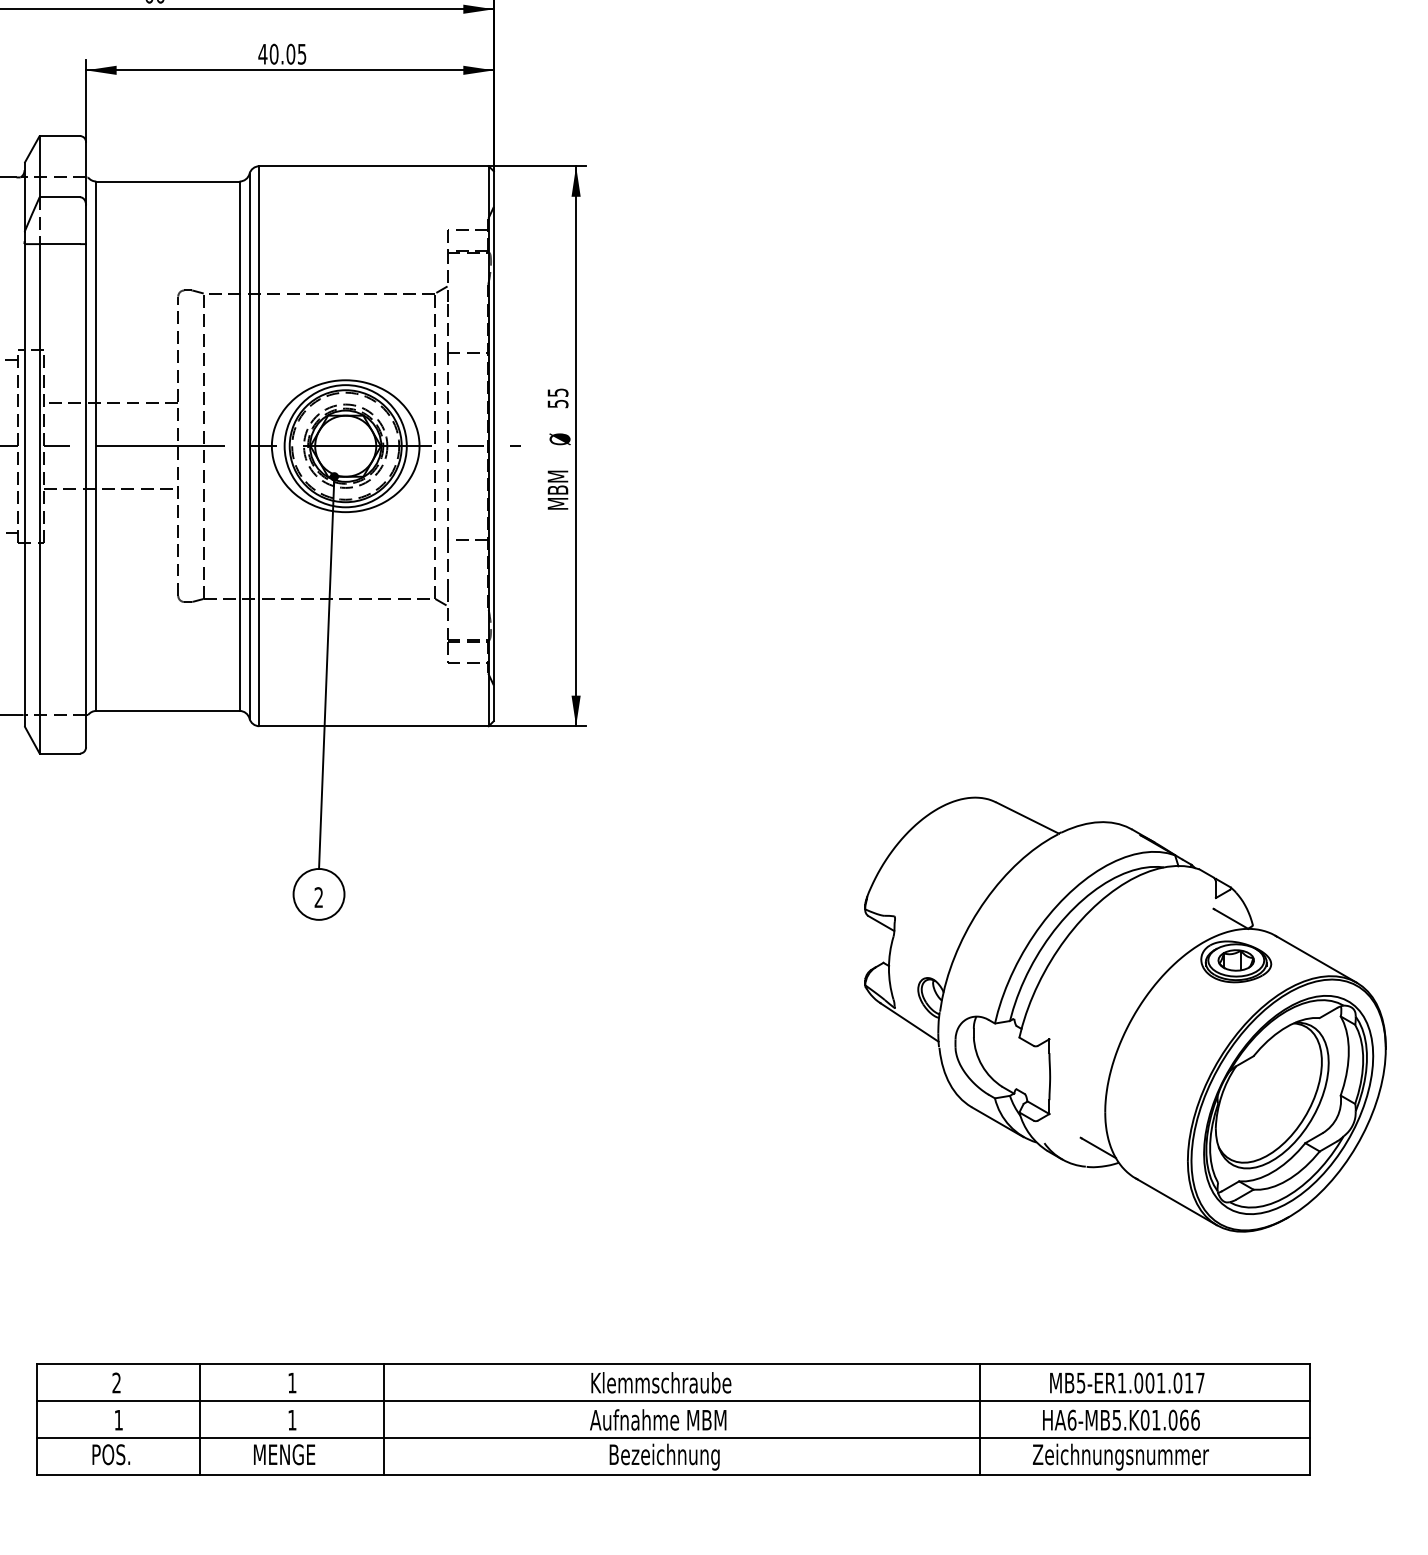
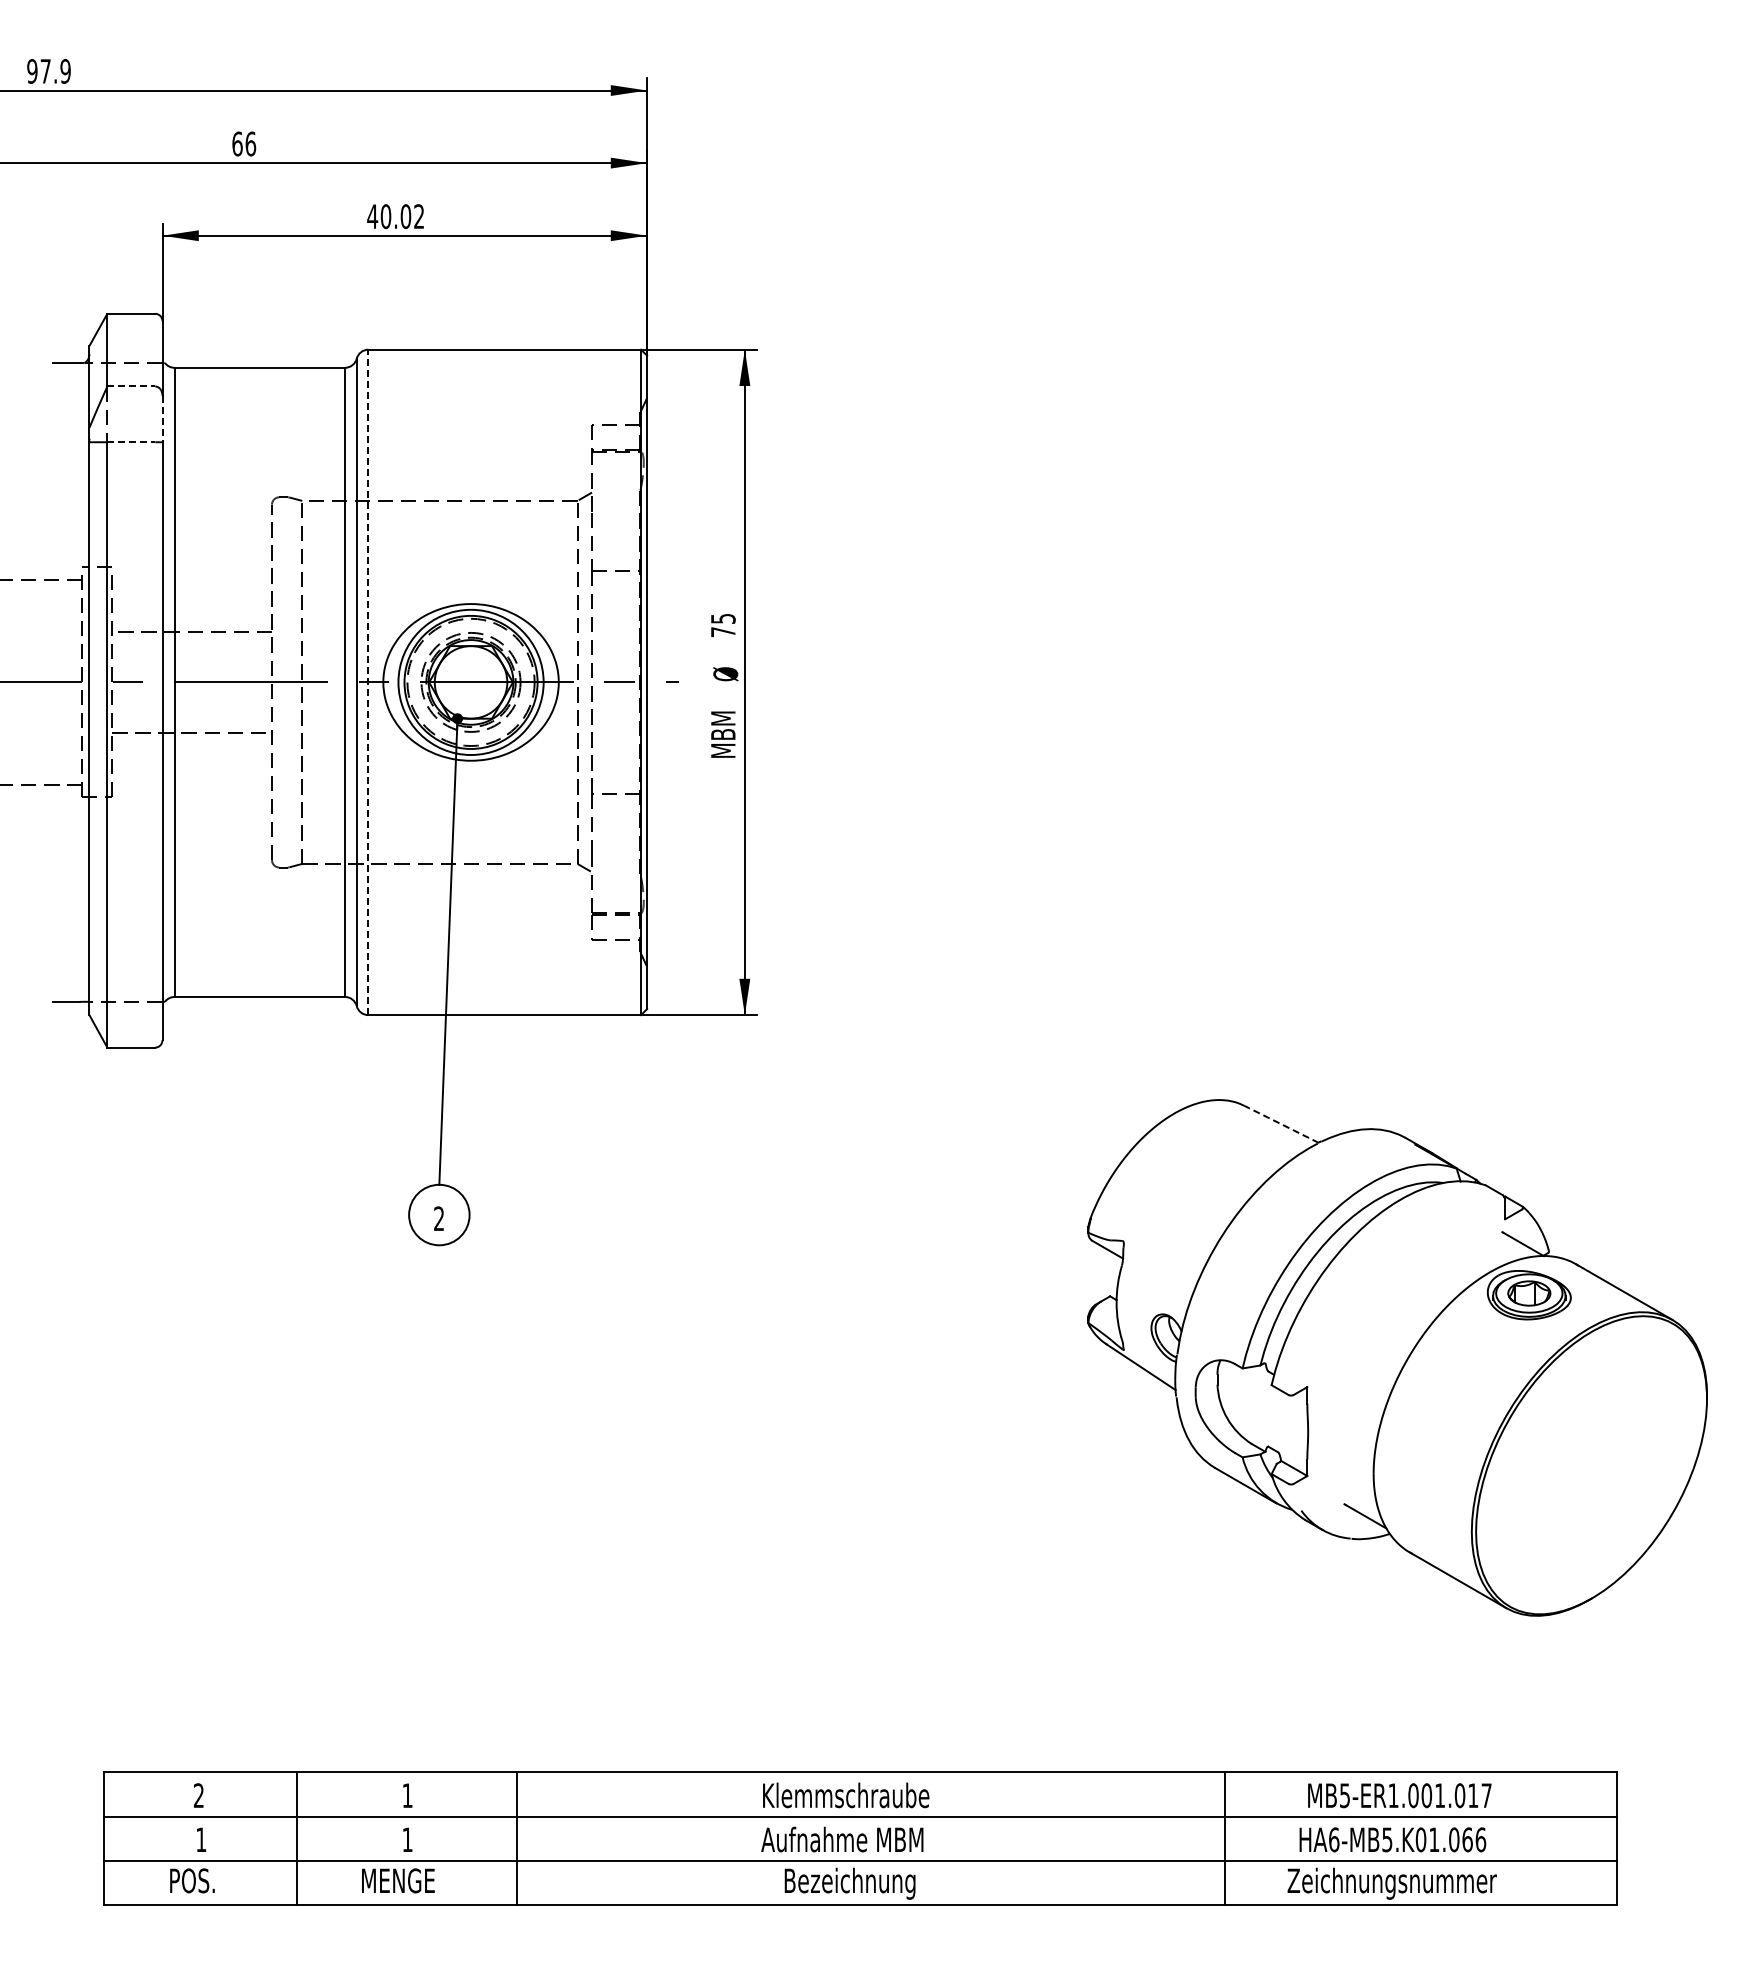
text: (302, 54) -> (419, 216), 40.05 -> 40.02
line: (59, 197) -> (131, 386), solid -> dashed
line: (86, 224) -> (162, 419), solid -> dashed
line: (59, 244) -> (131, 442), solid -> dashed
text: (558, 404) -> (723, 632), 55 -> 75
line: (259, 446) -> (368, 682), solid -> dashed
line: (1027, 818) -> (1281, 1124), solid -> dashed
part: (1288, 1104) -> (1591, 1464), removed

